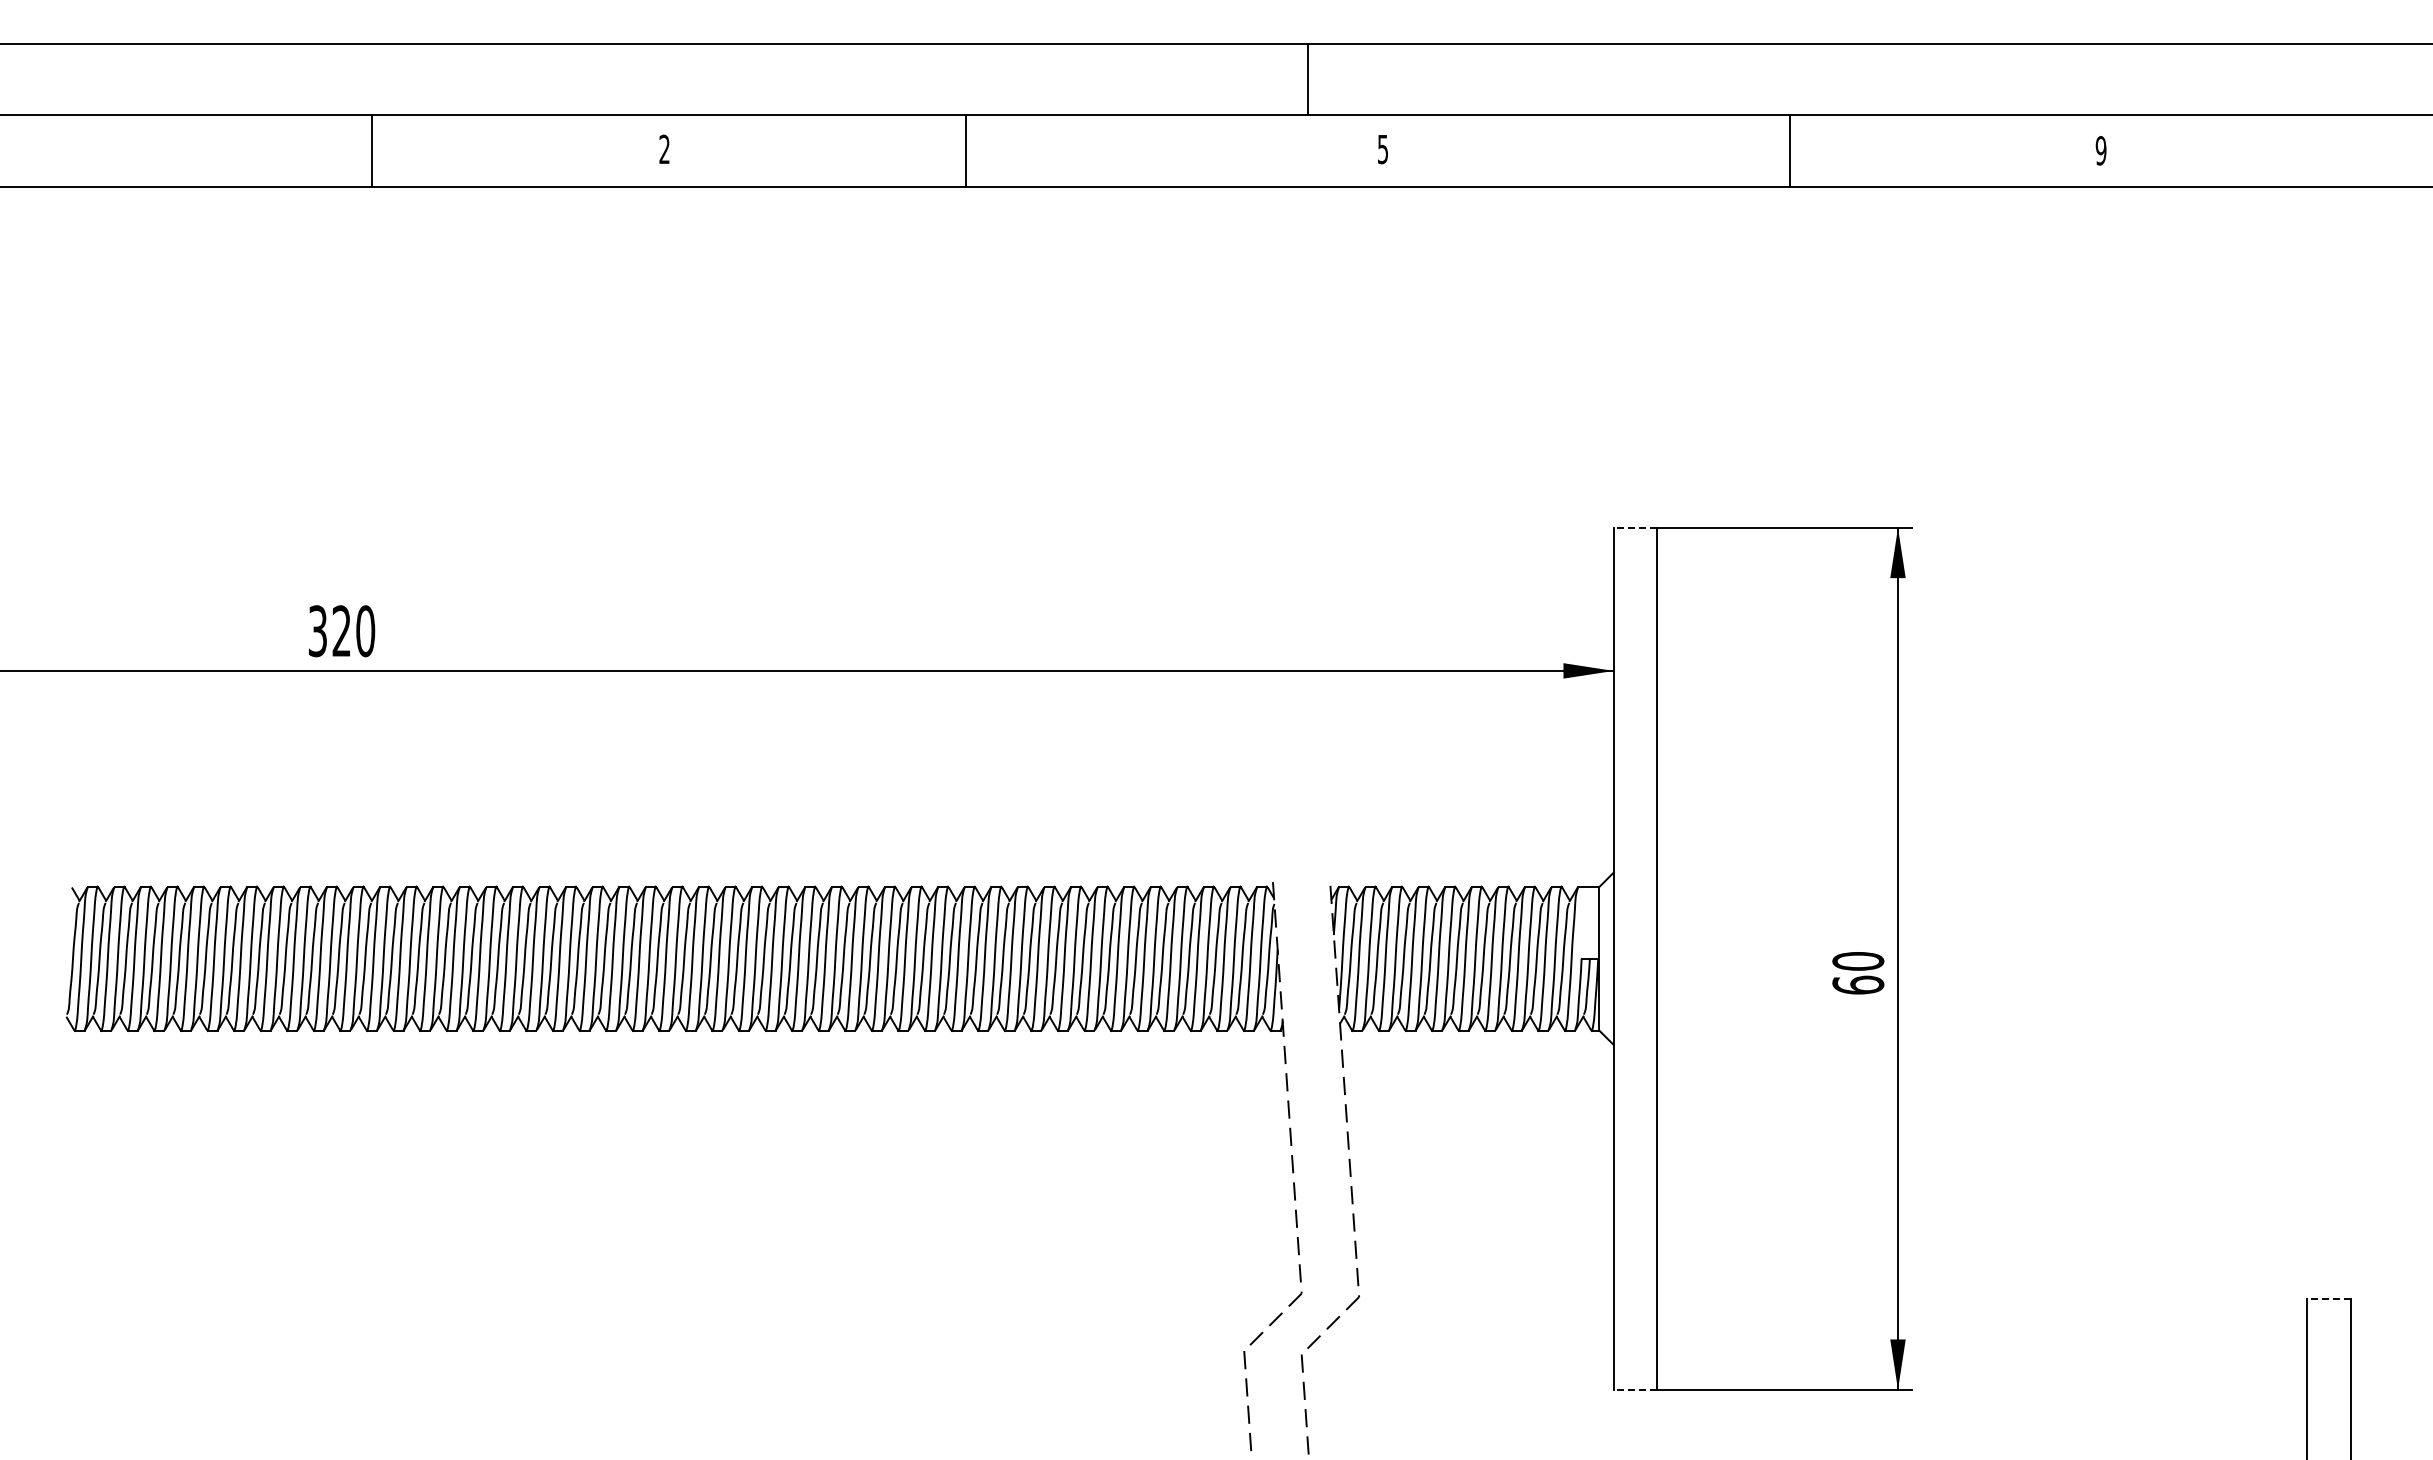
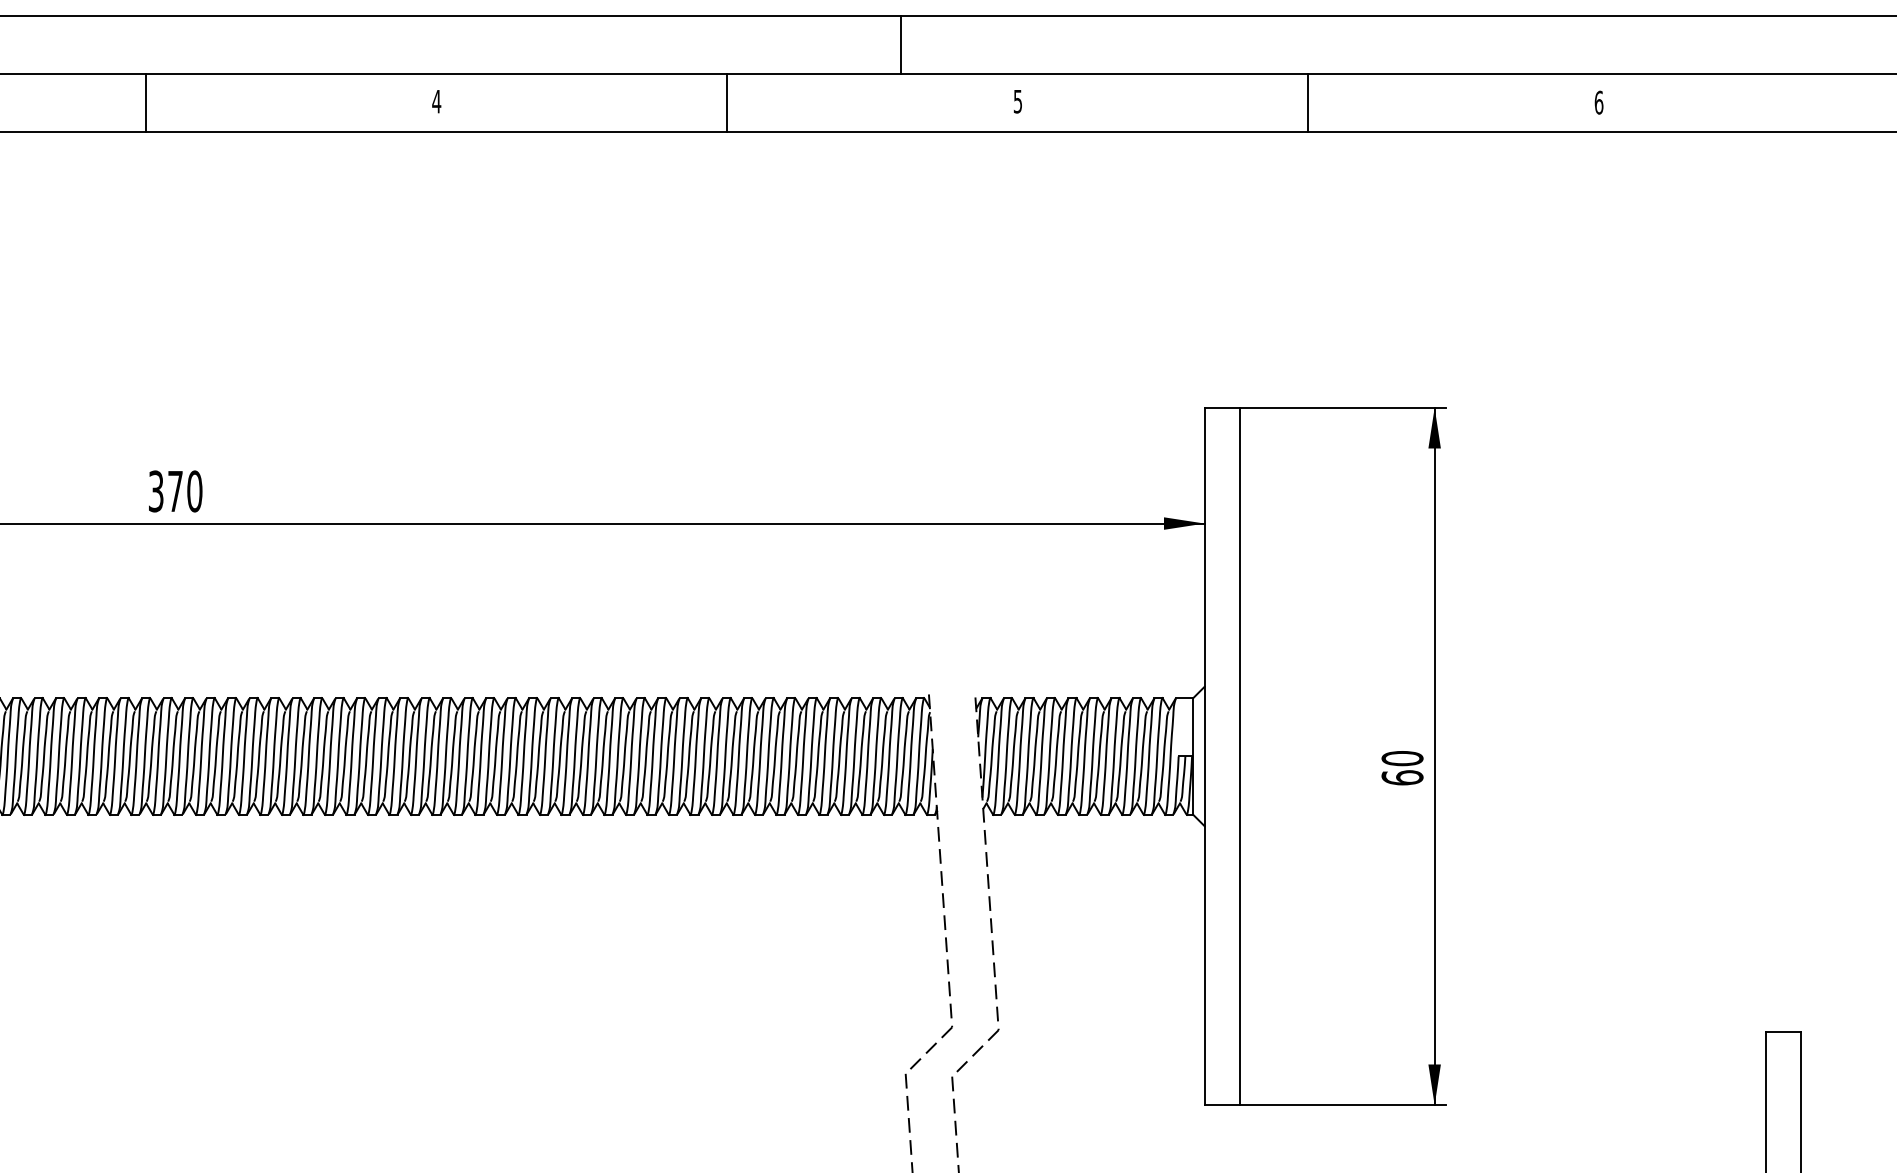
line: (1307, 79) -> (901, 45), moved
text: (664, 148) -> (436, 100), 2 -> 4
text: (2100, 150) -> (1598, 102), 9 -> 6
line: (372, 151) -> (146, 103), moved
line: (966, 151) -> (727, 103), moved
line: (1789, 151) -> (1308, 103), moved
line: (1635, 527) -> (1222, 407), dashed -> solid
text: (341, 630) -> (175, 490), 320 -> 370
line: (2328, 1299) -> (1782, 1032), dashed -> solid
line: (1635, 1389) -> (1222, 1104), dashed -> solid

